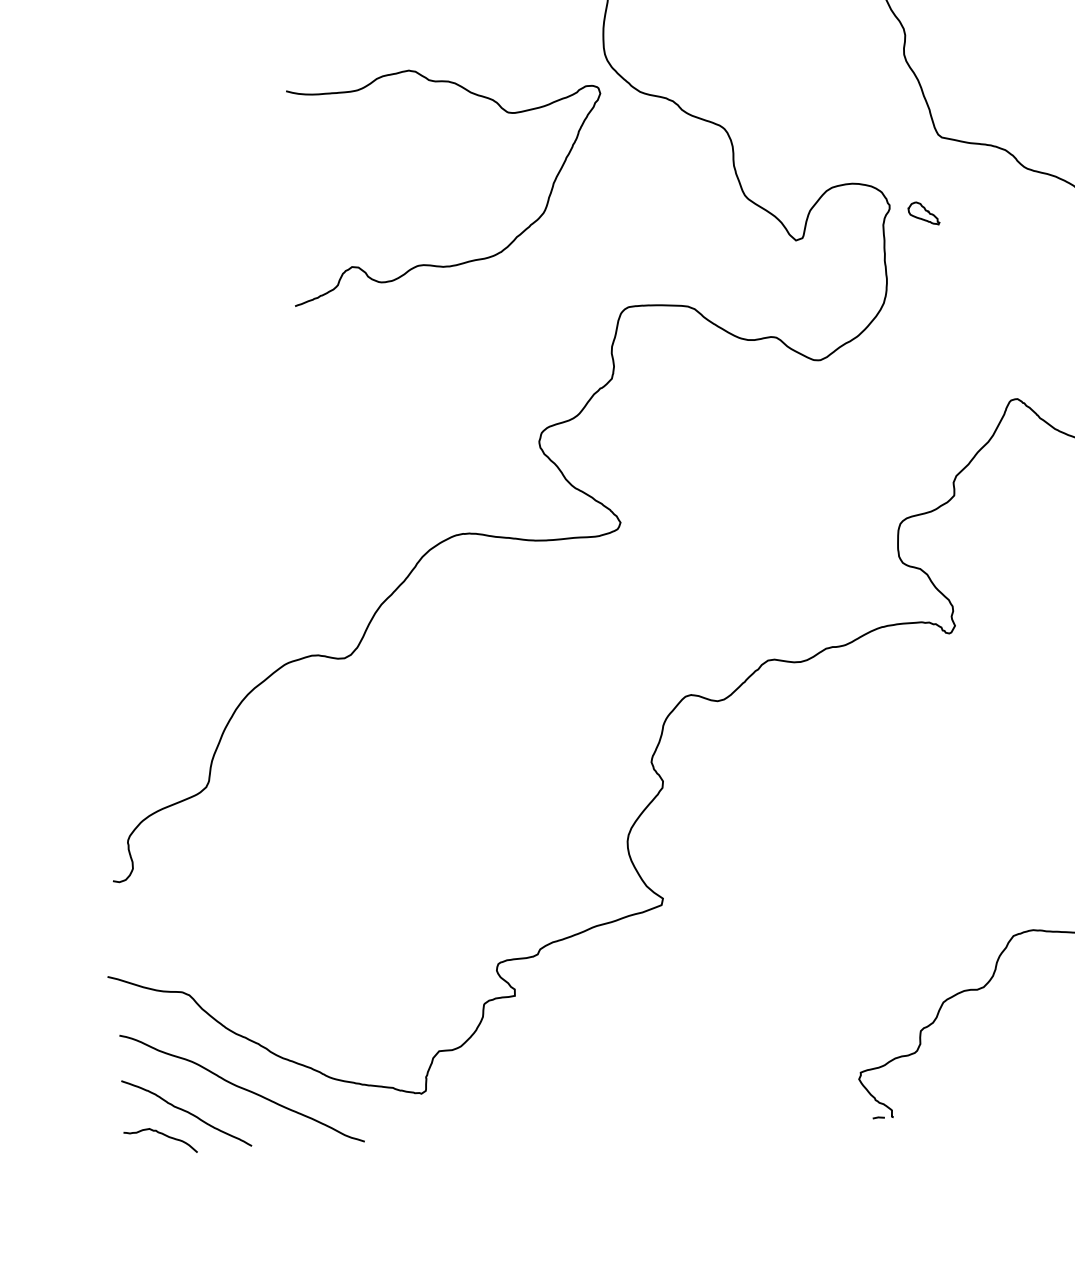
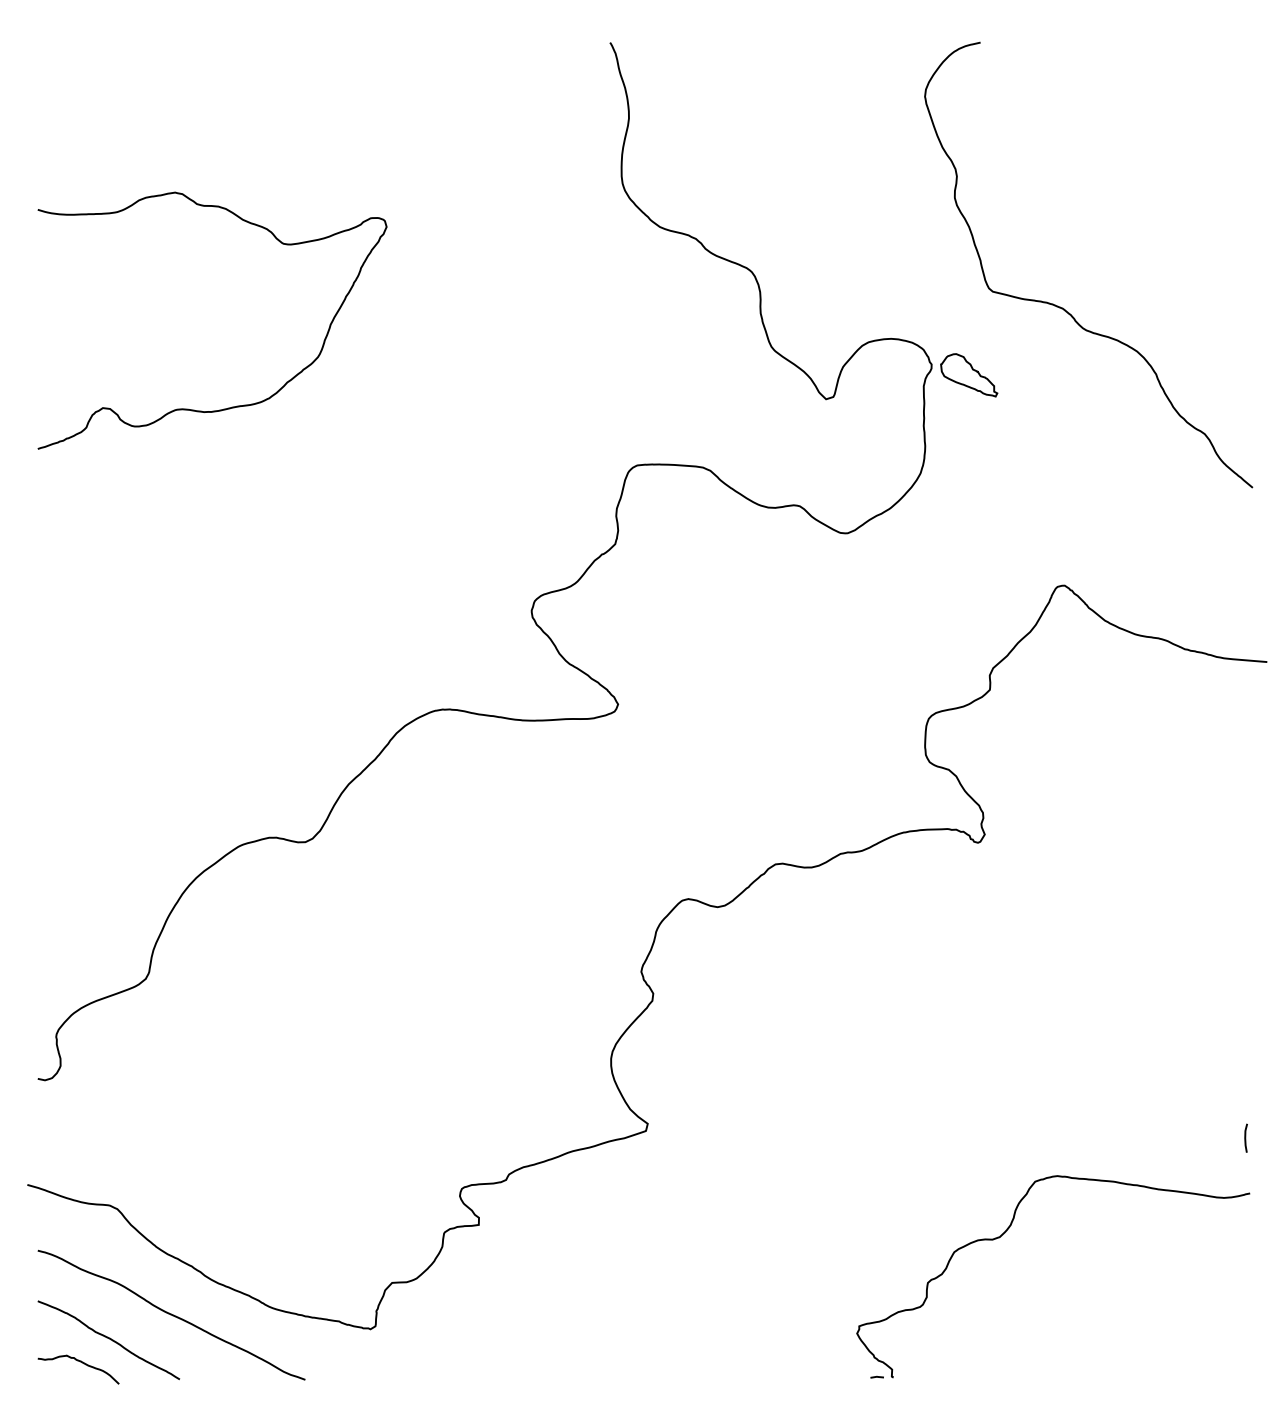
part: (924, 213) -> (969, 375), size x1.67
curve: (468, 260) -> (232, 406), moved

